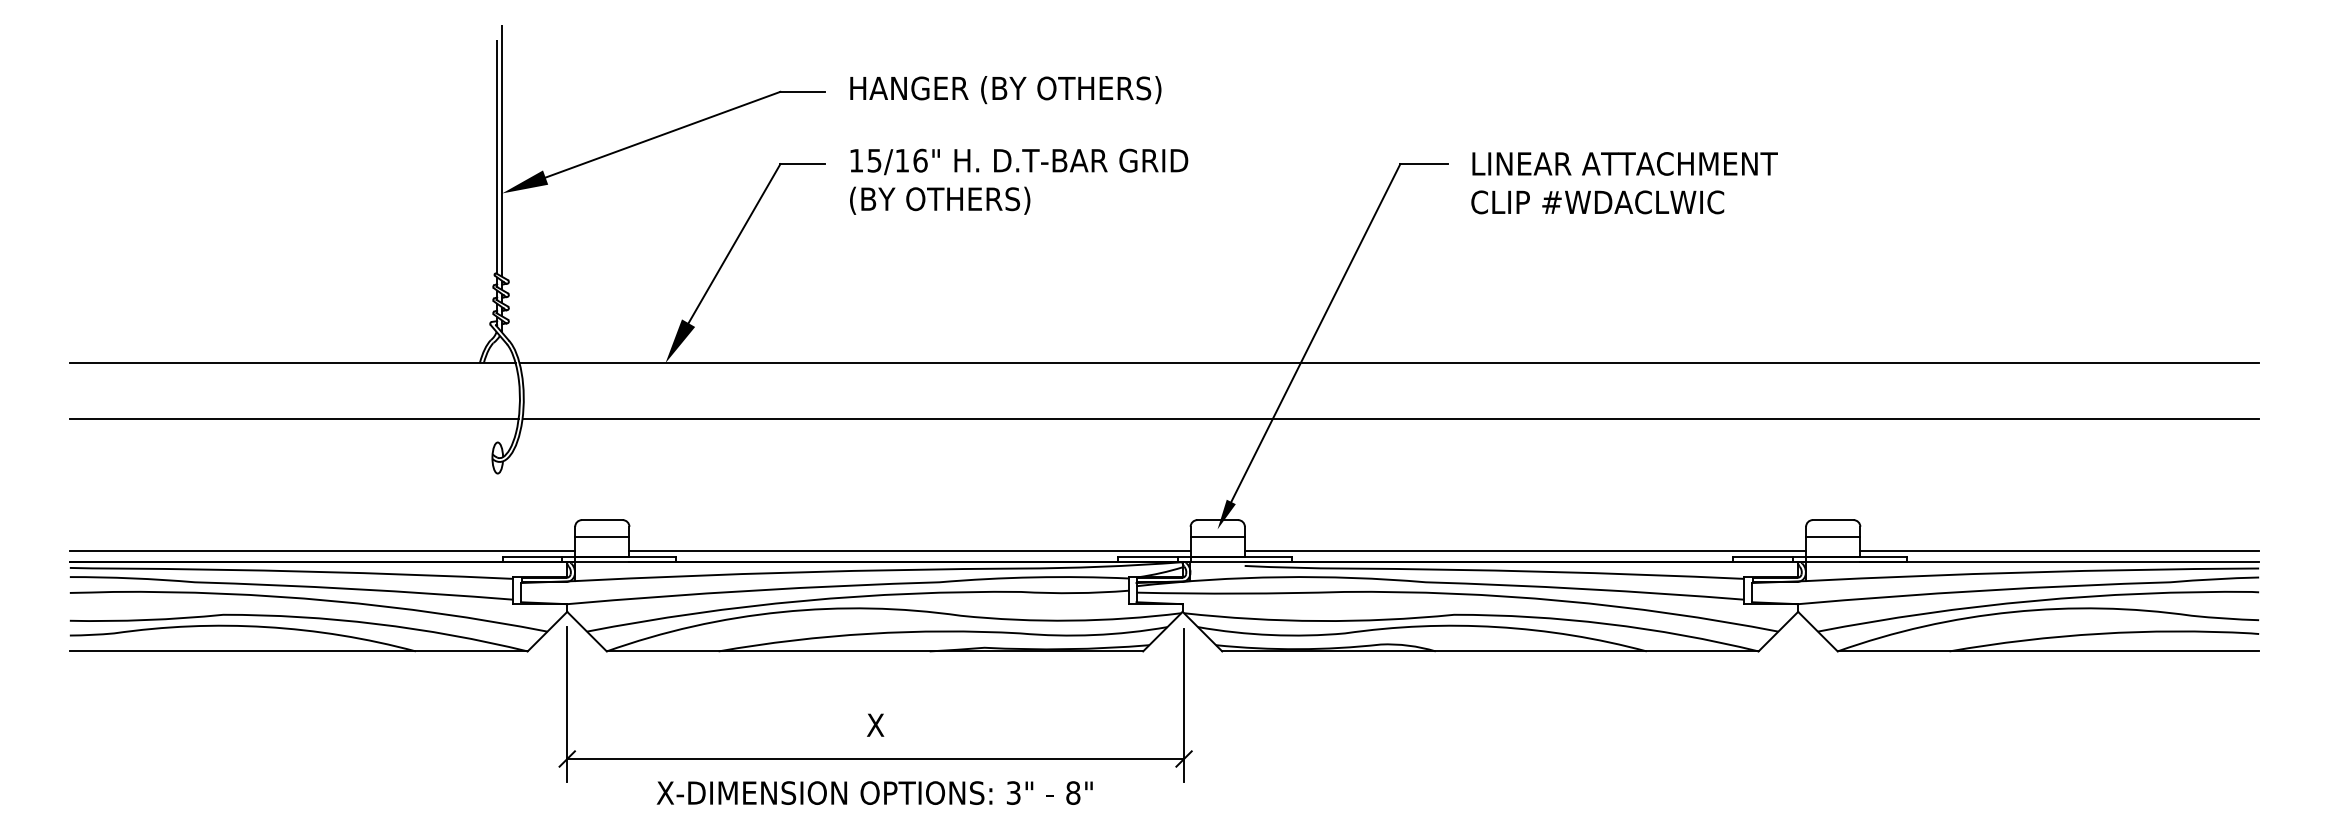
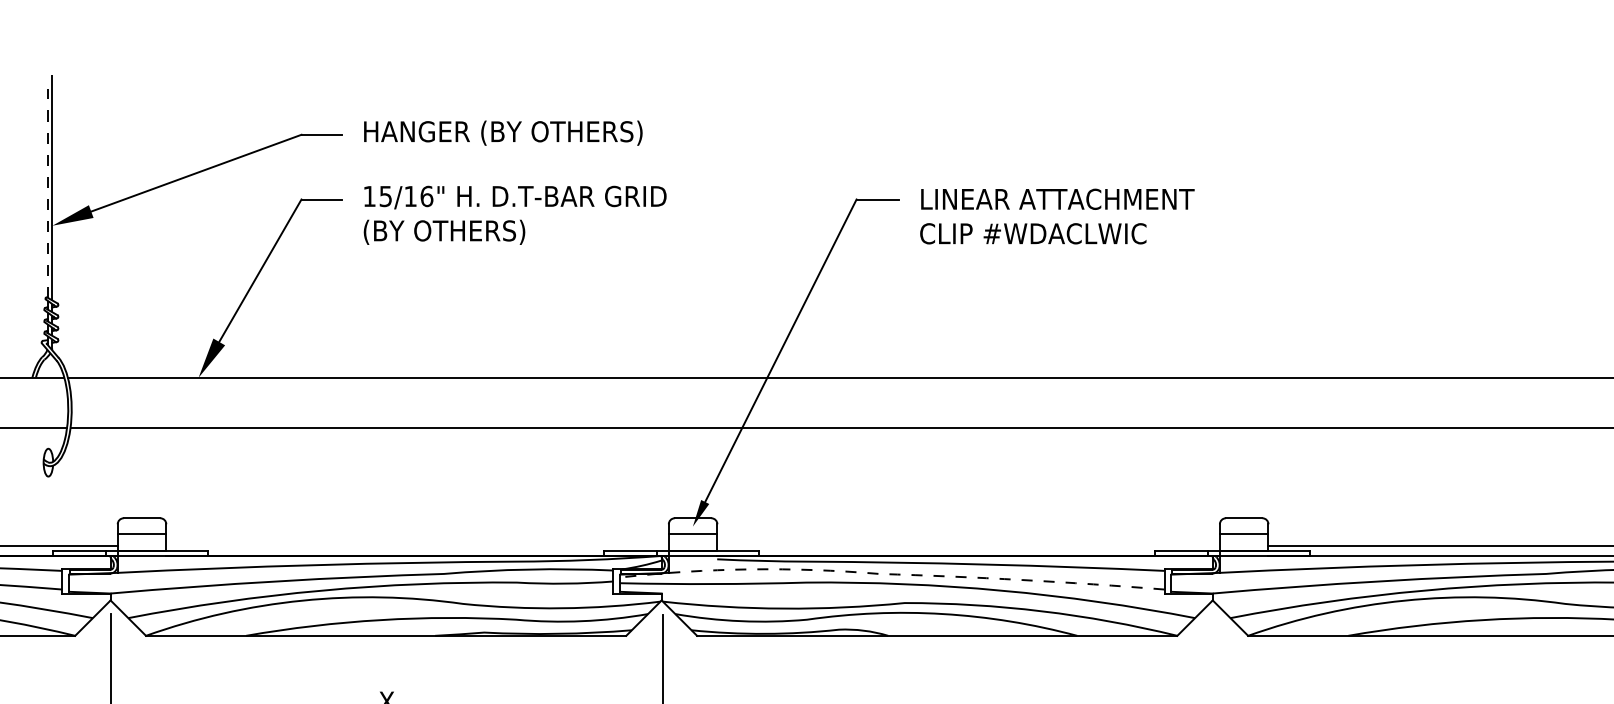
line: (497, 157) -> (48, 193), solid -> dashed
line: (909, 550) -> (417, 545), removed
line: (1524, 550) -> (967, 545), removed
line: (1434, 582) -> (887, 574), solid -> dashed

